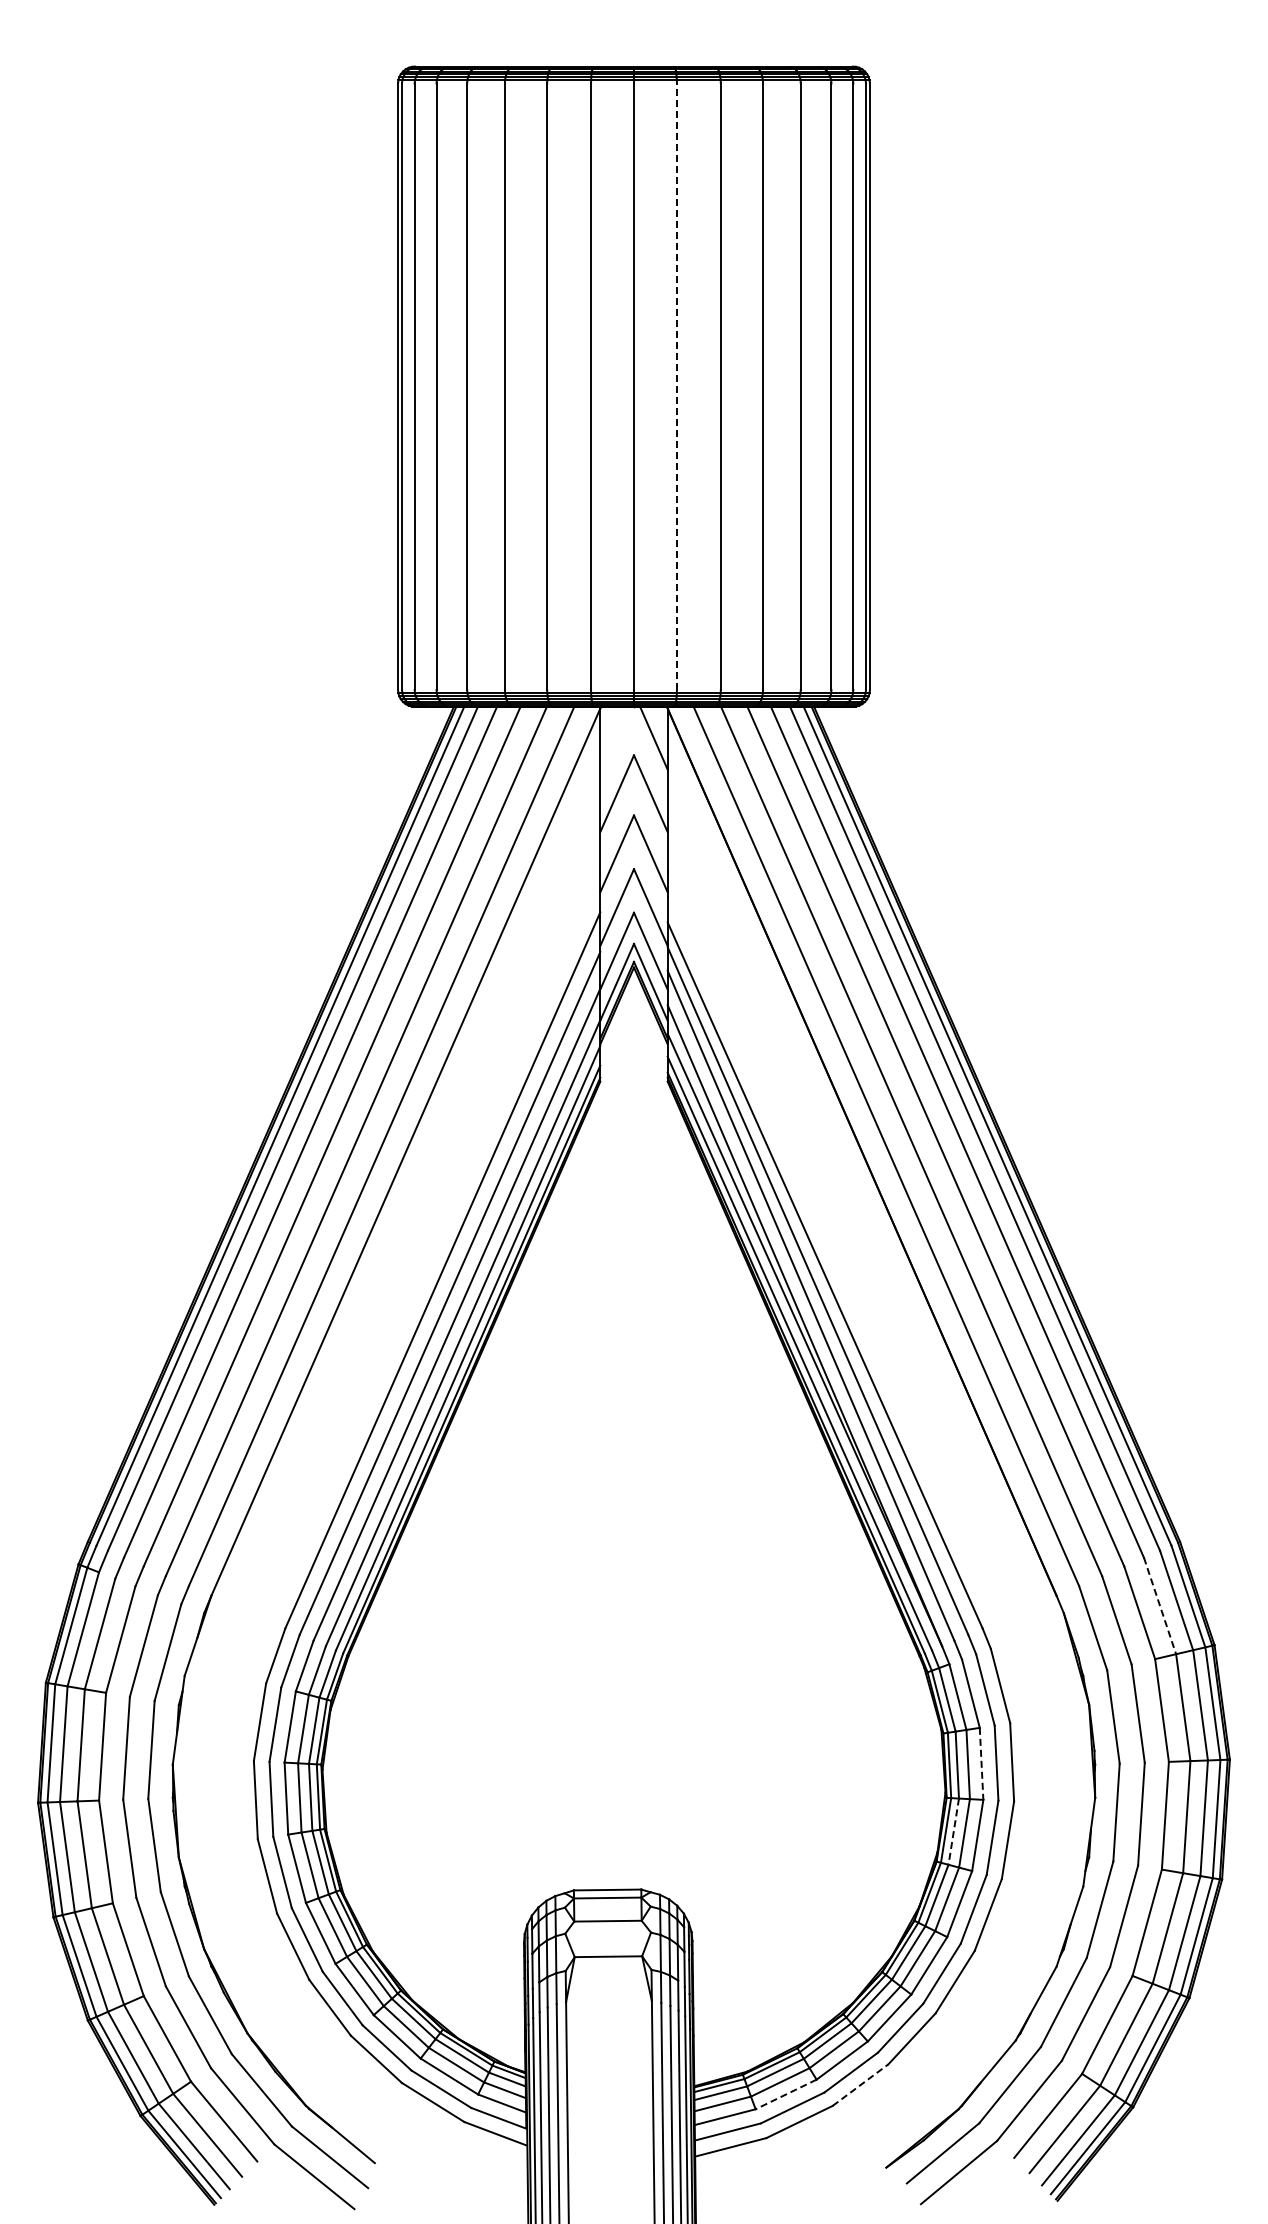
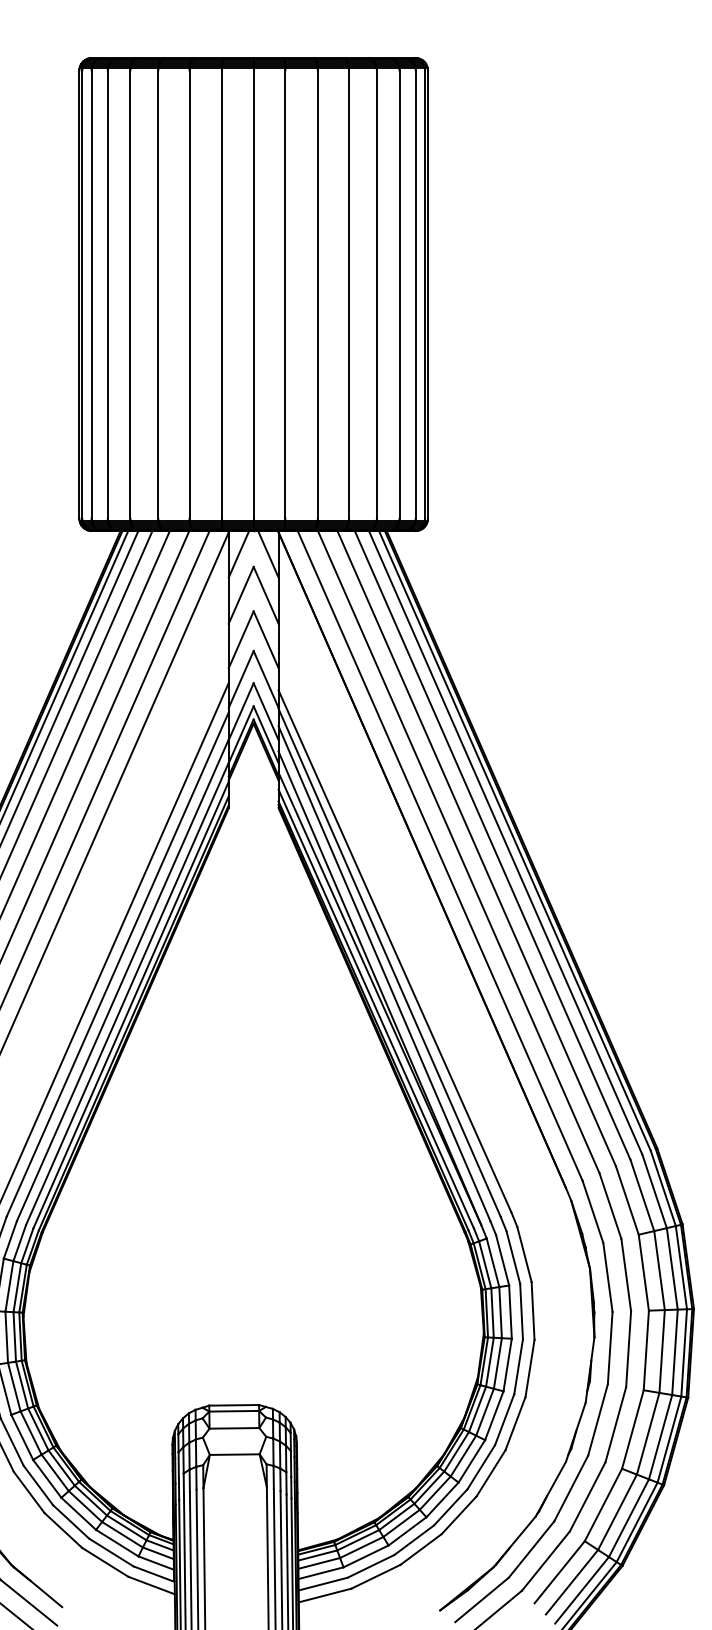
line: (676, 386) -> (285, 294), dashed -> solid
line: (613, 737) -> (238, 553), added
line: (1160, 1605) -> (642, 1195), dashed -> solid
line: (981, 1764) -> (510, 1312), dashed -> solid
line: (953, 1831) -> (489, 1362), dashed -> solid
line: (860, 2085) -> (421, 1549), dashed -> solid
line: (786, 2094) -> (366, 1556), dashed -> solid

